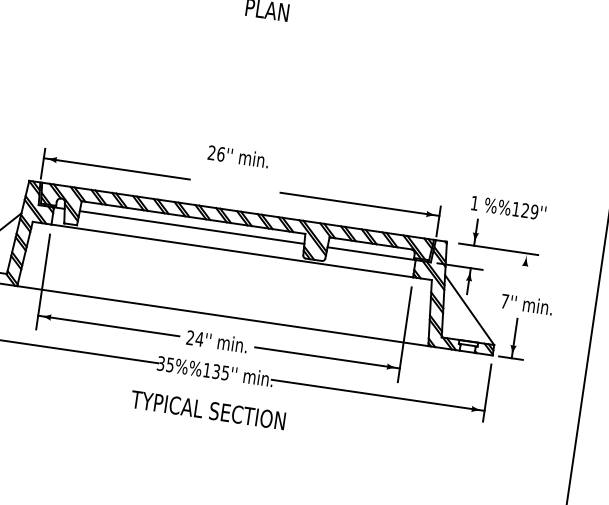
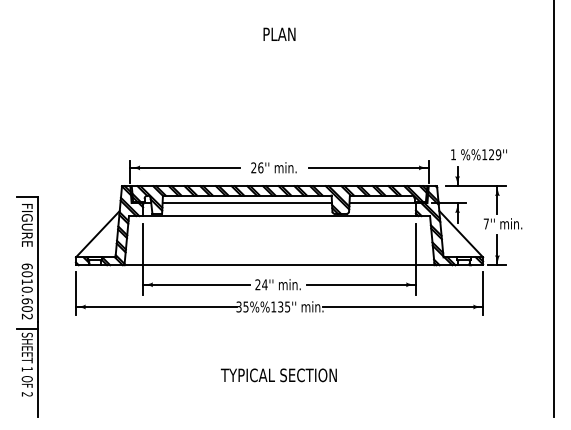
text: (237, 156) -> (273, 167), moved
line: (524, 272) -> (497, 200), added
text: (207, 410) -> (278, 375), moved

